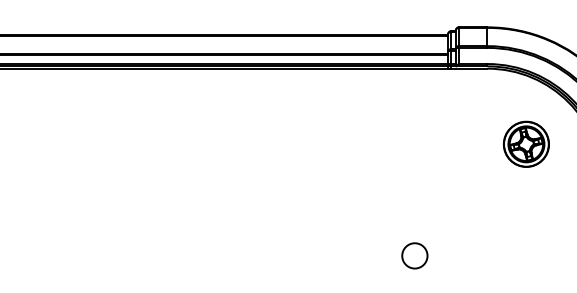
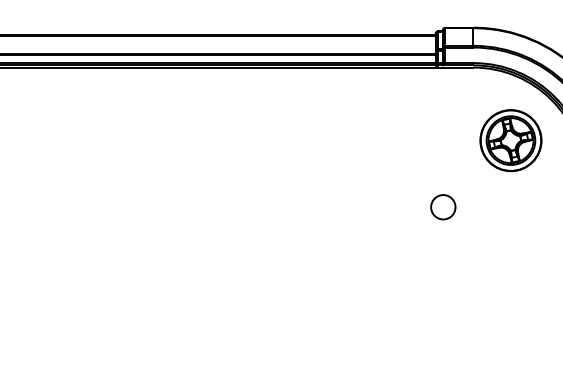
part: (525, 144) -> (510, 140), size x1.4
circle: (415, 256) -> (443, 207), moved

